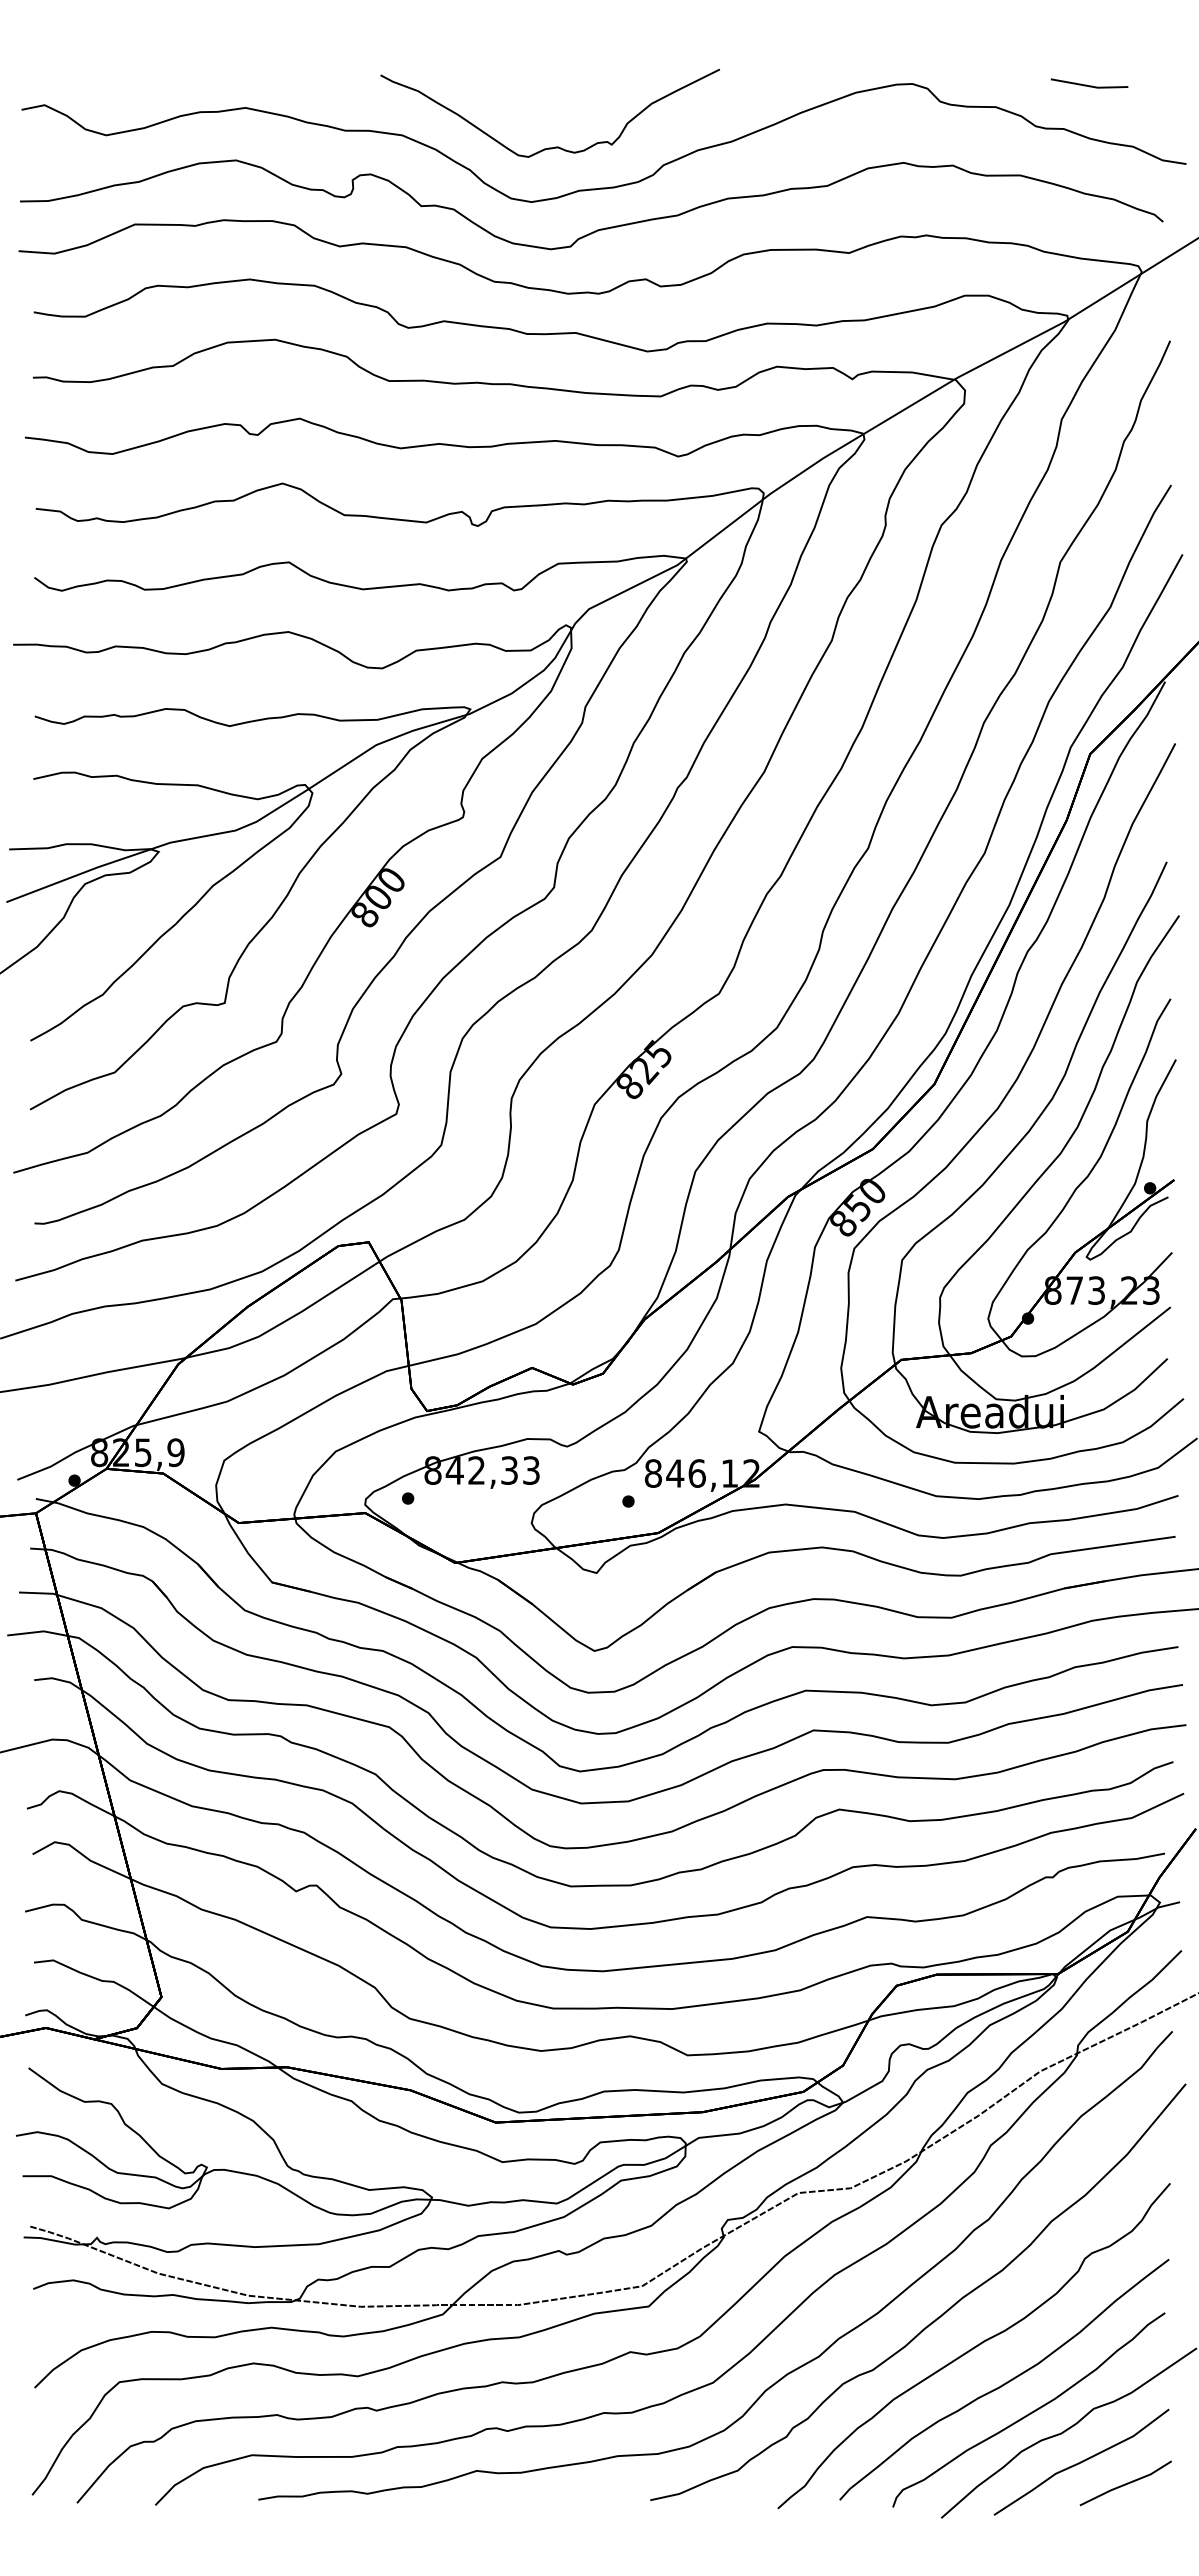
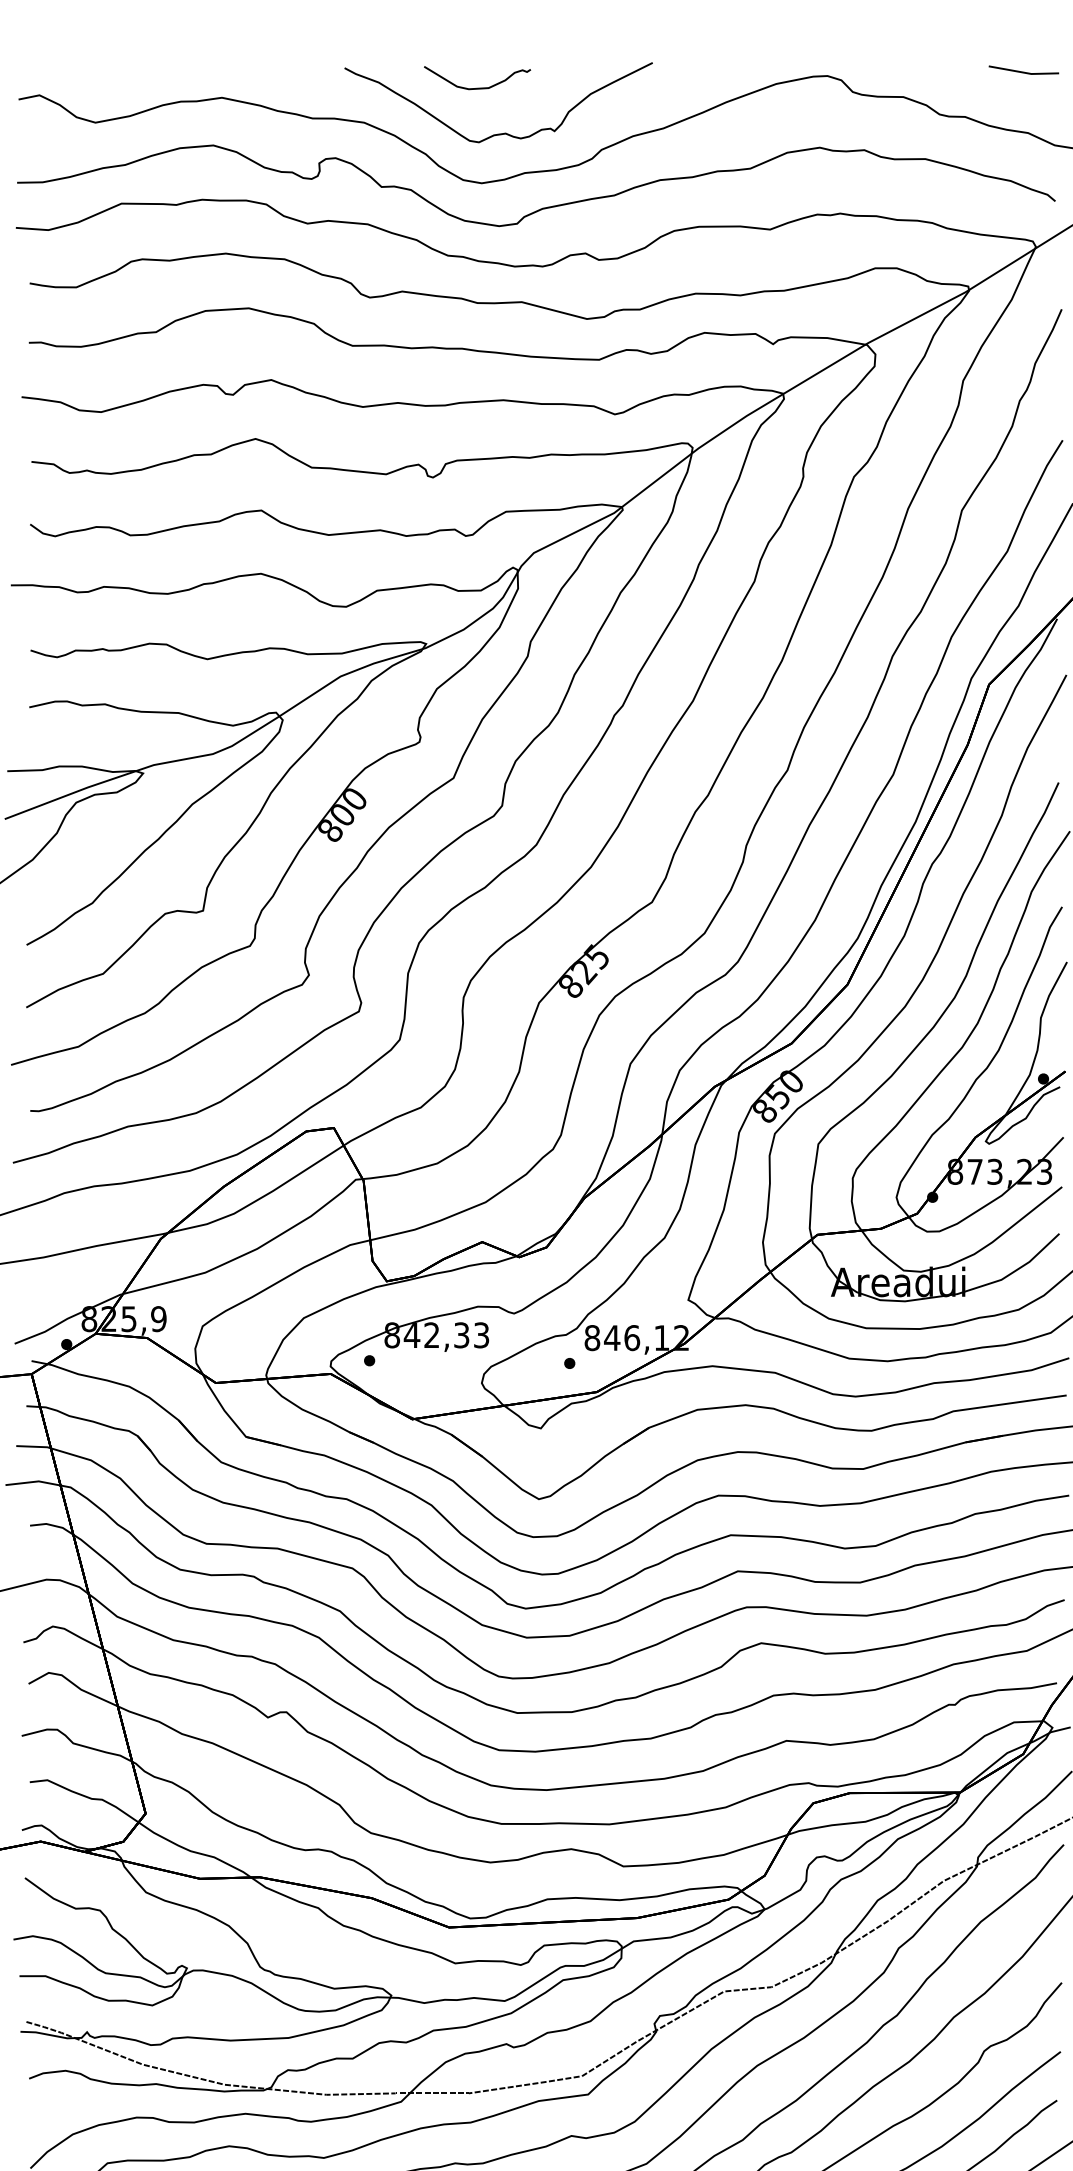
line: (1089, 85) -> (1023, 71), moved
curve: (529, 96) -> (479, 87), added

